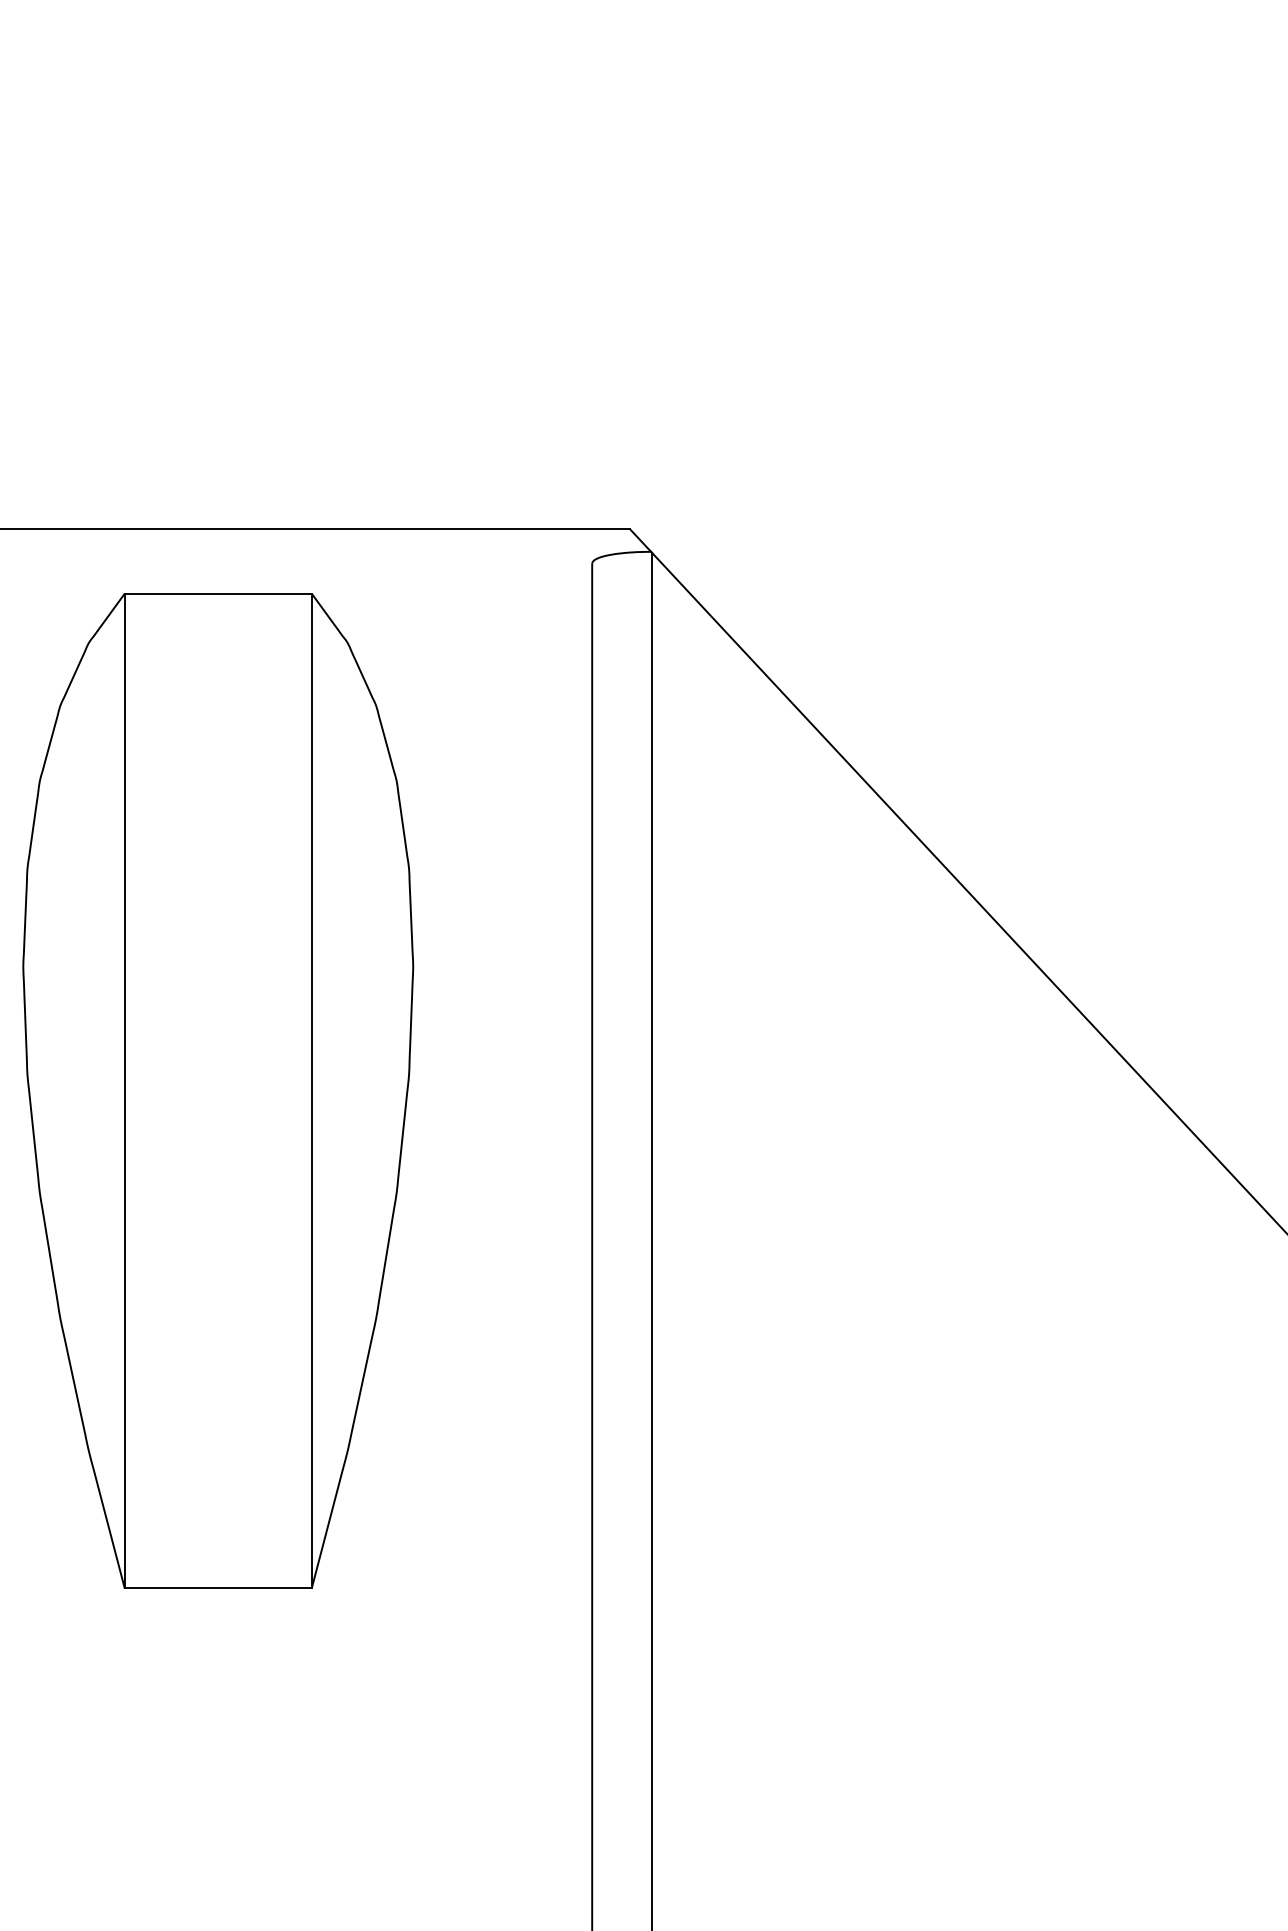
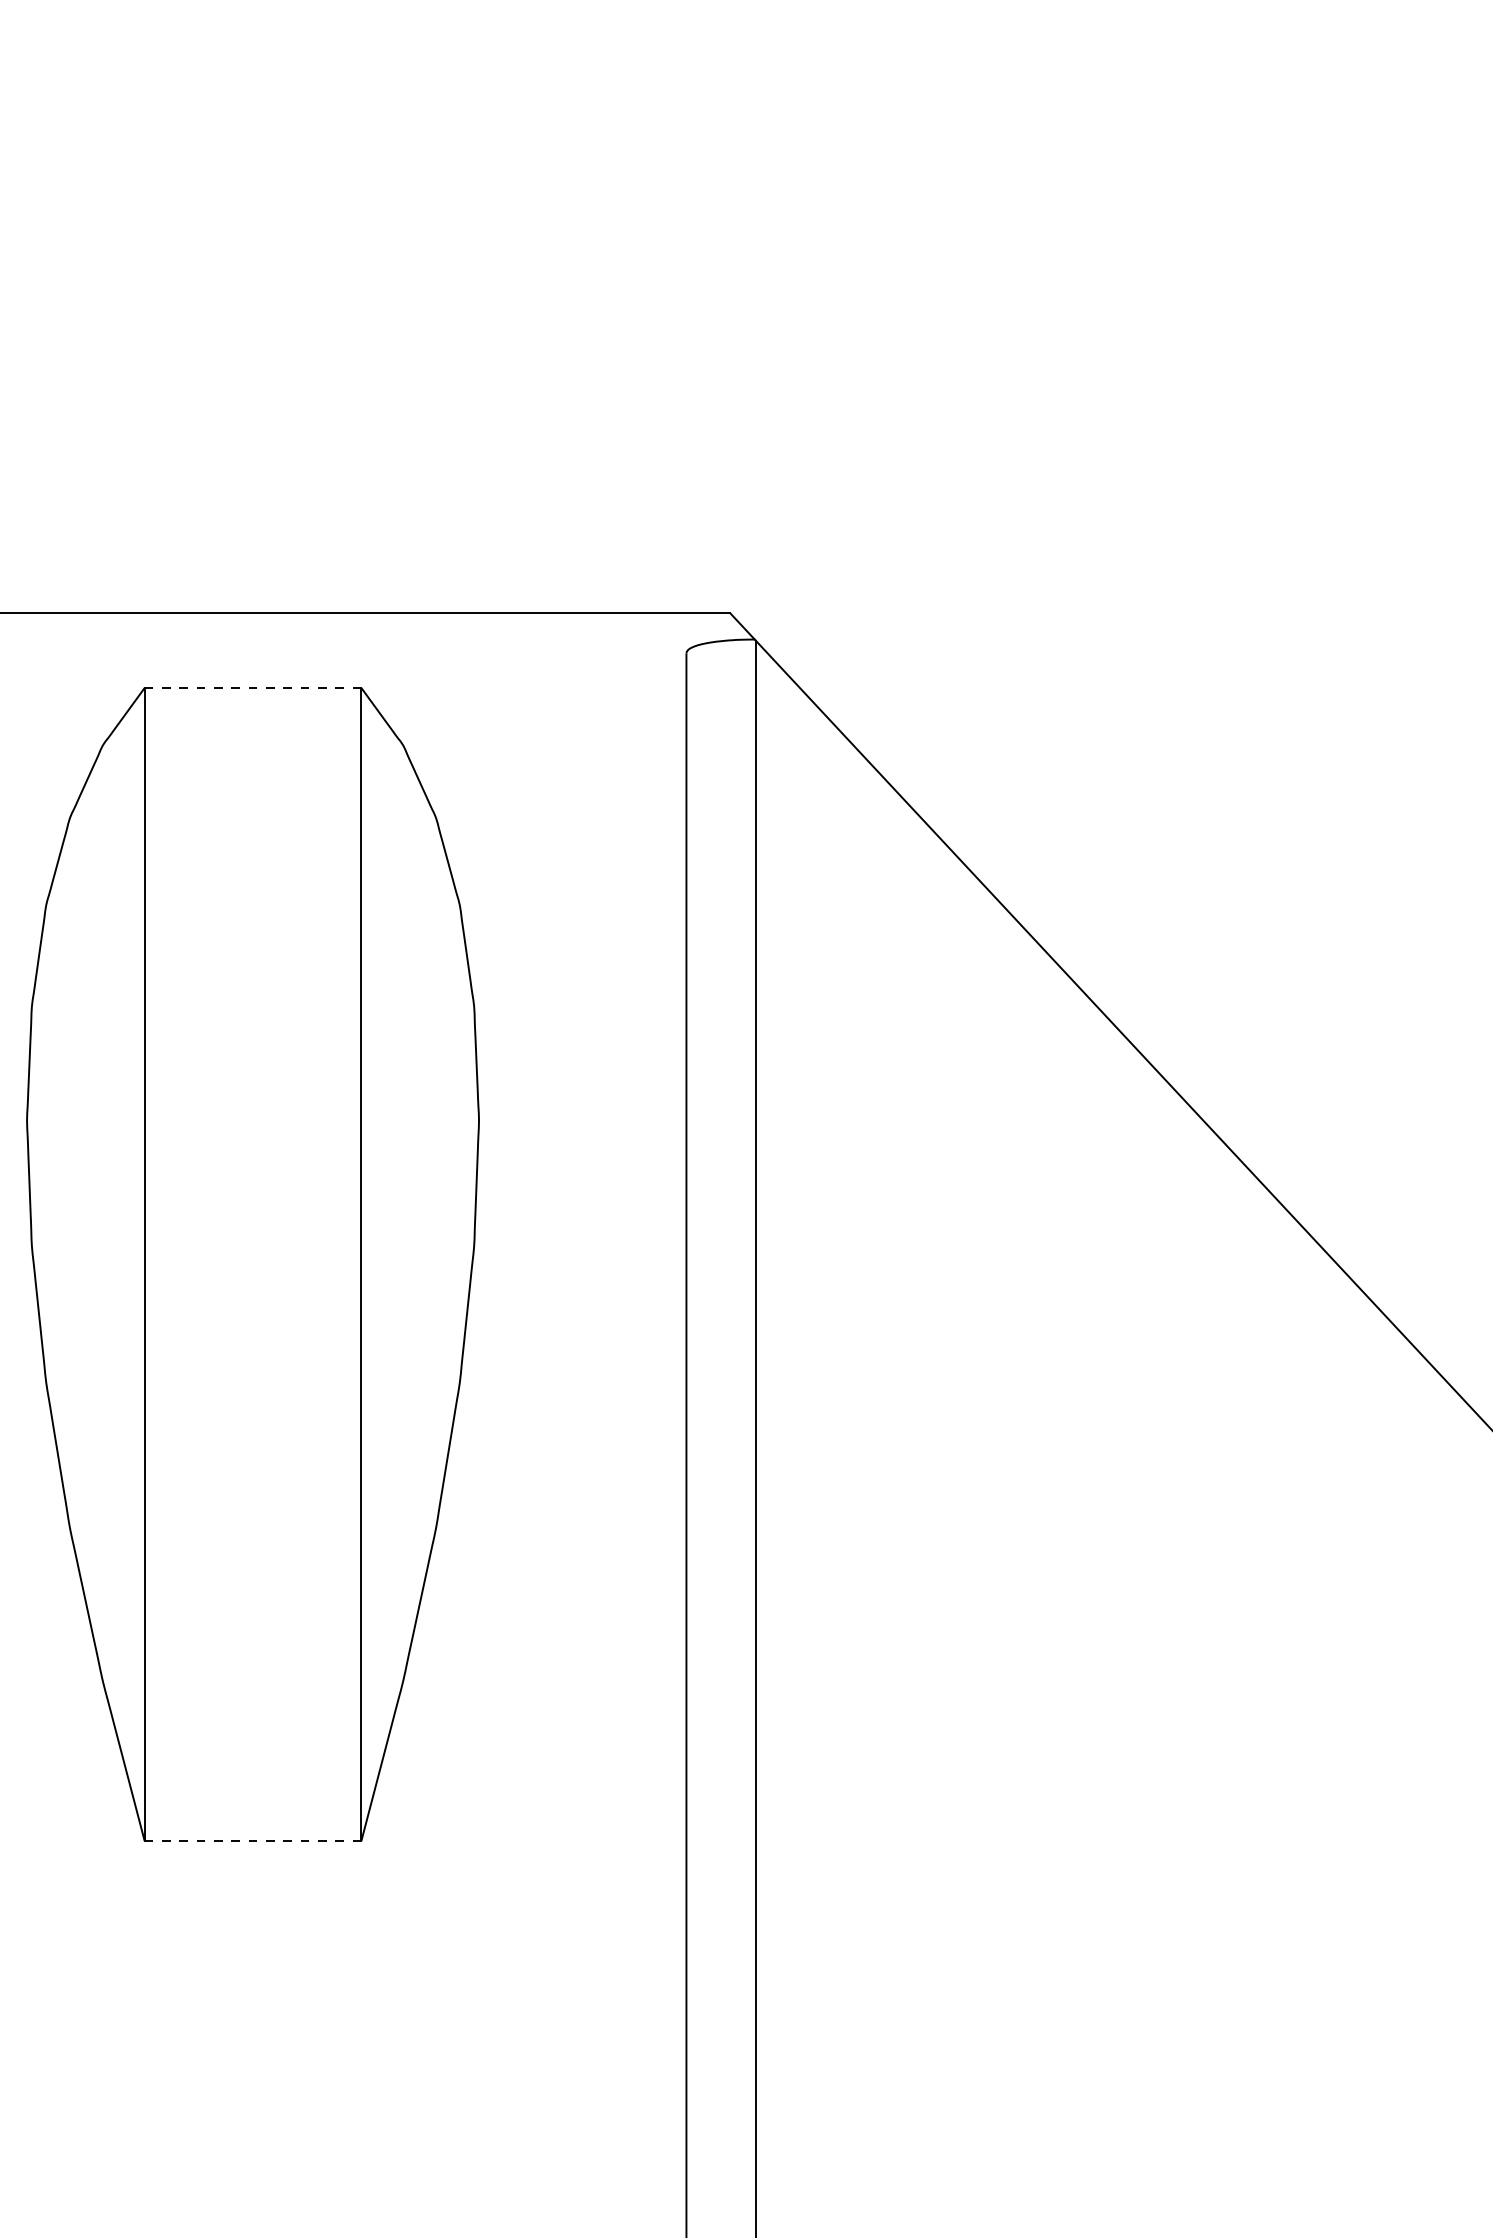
line: (217, 593) -> (252, 687), solid -> dashed
line: (218, 1588) -> (253, 1841), solid -> dashed

